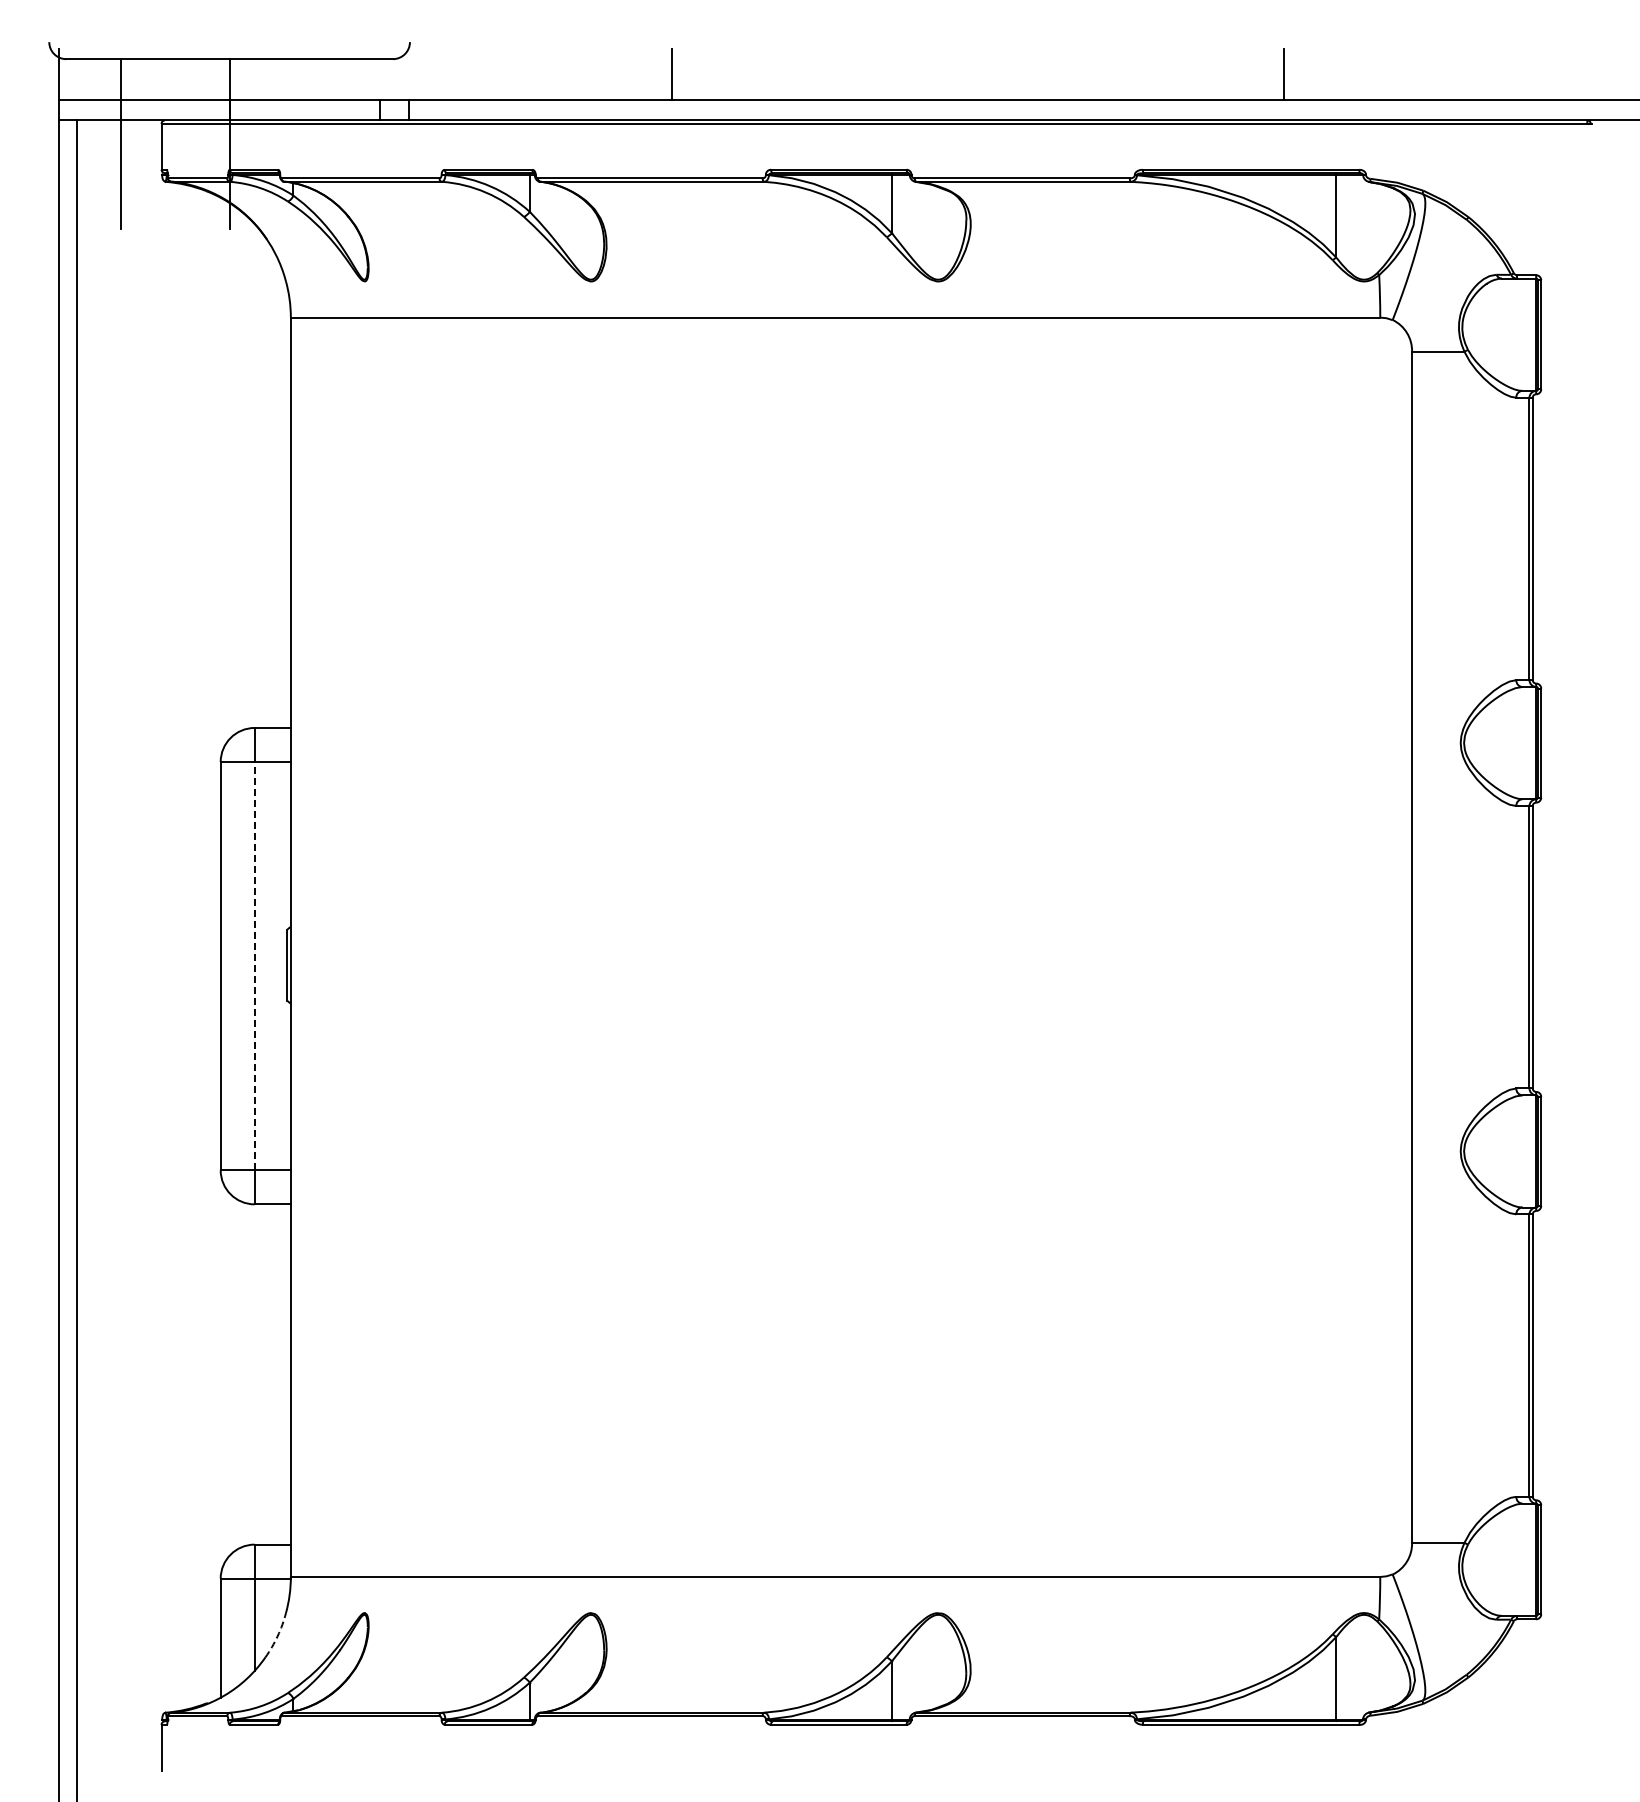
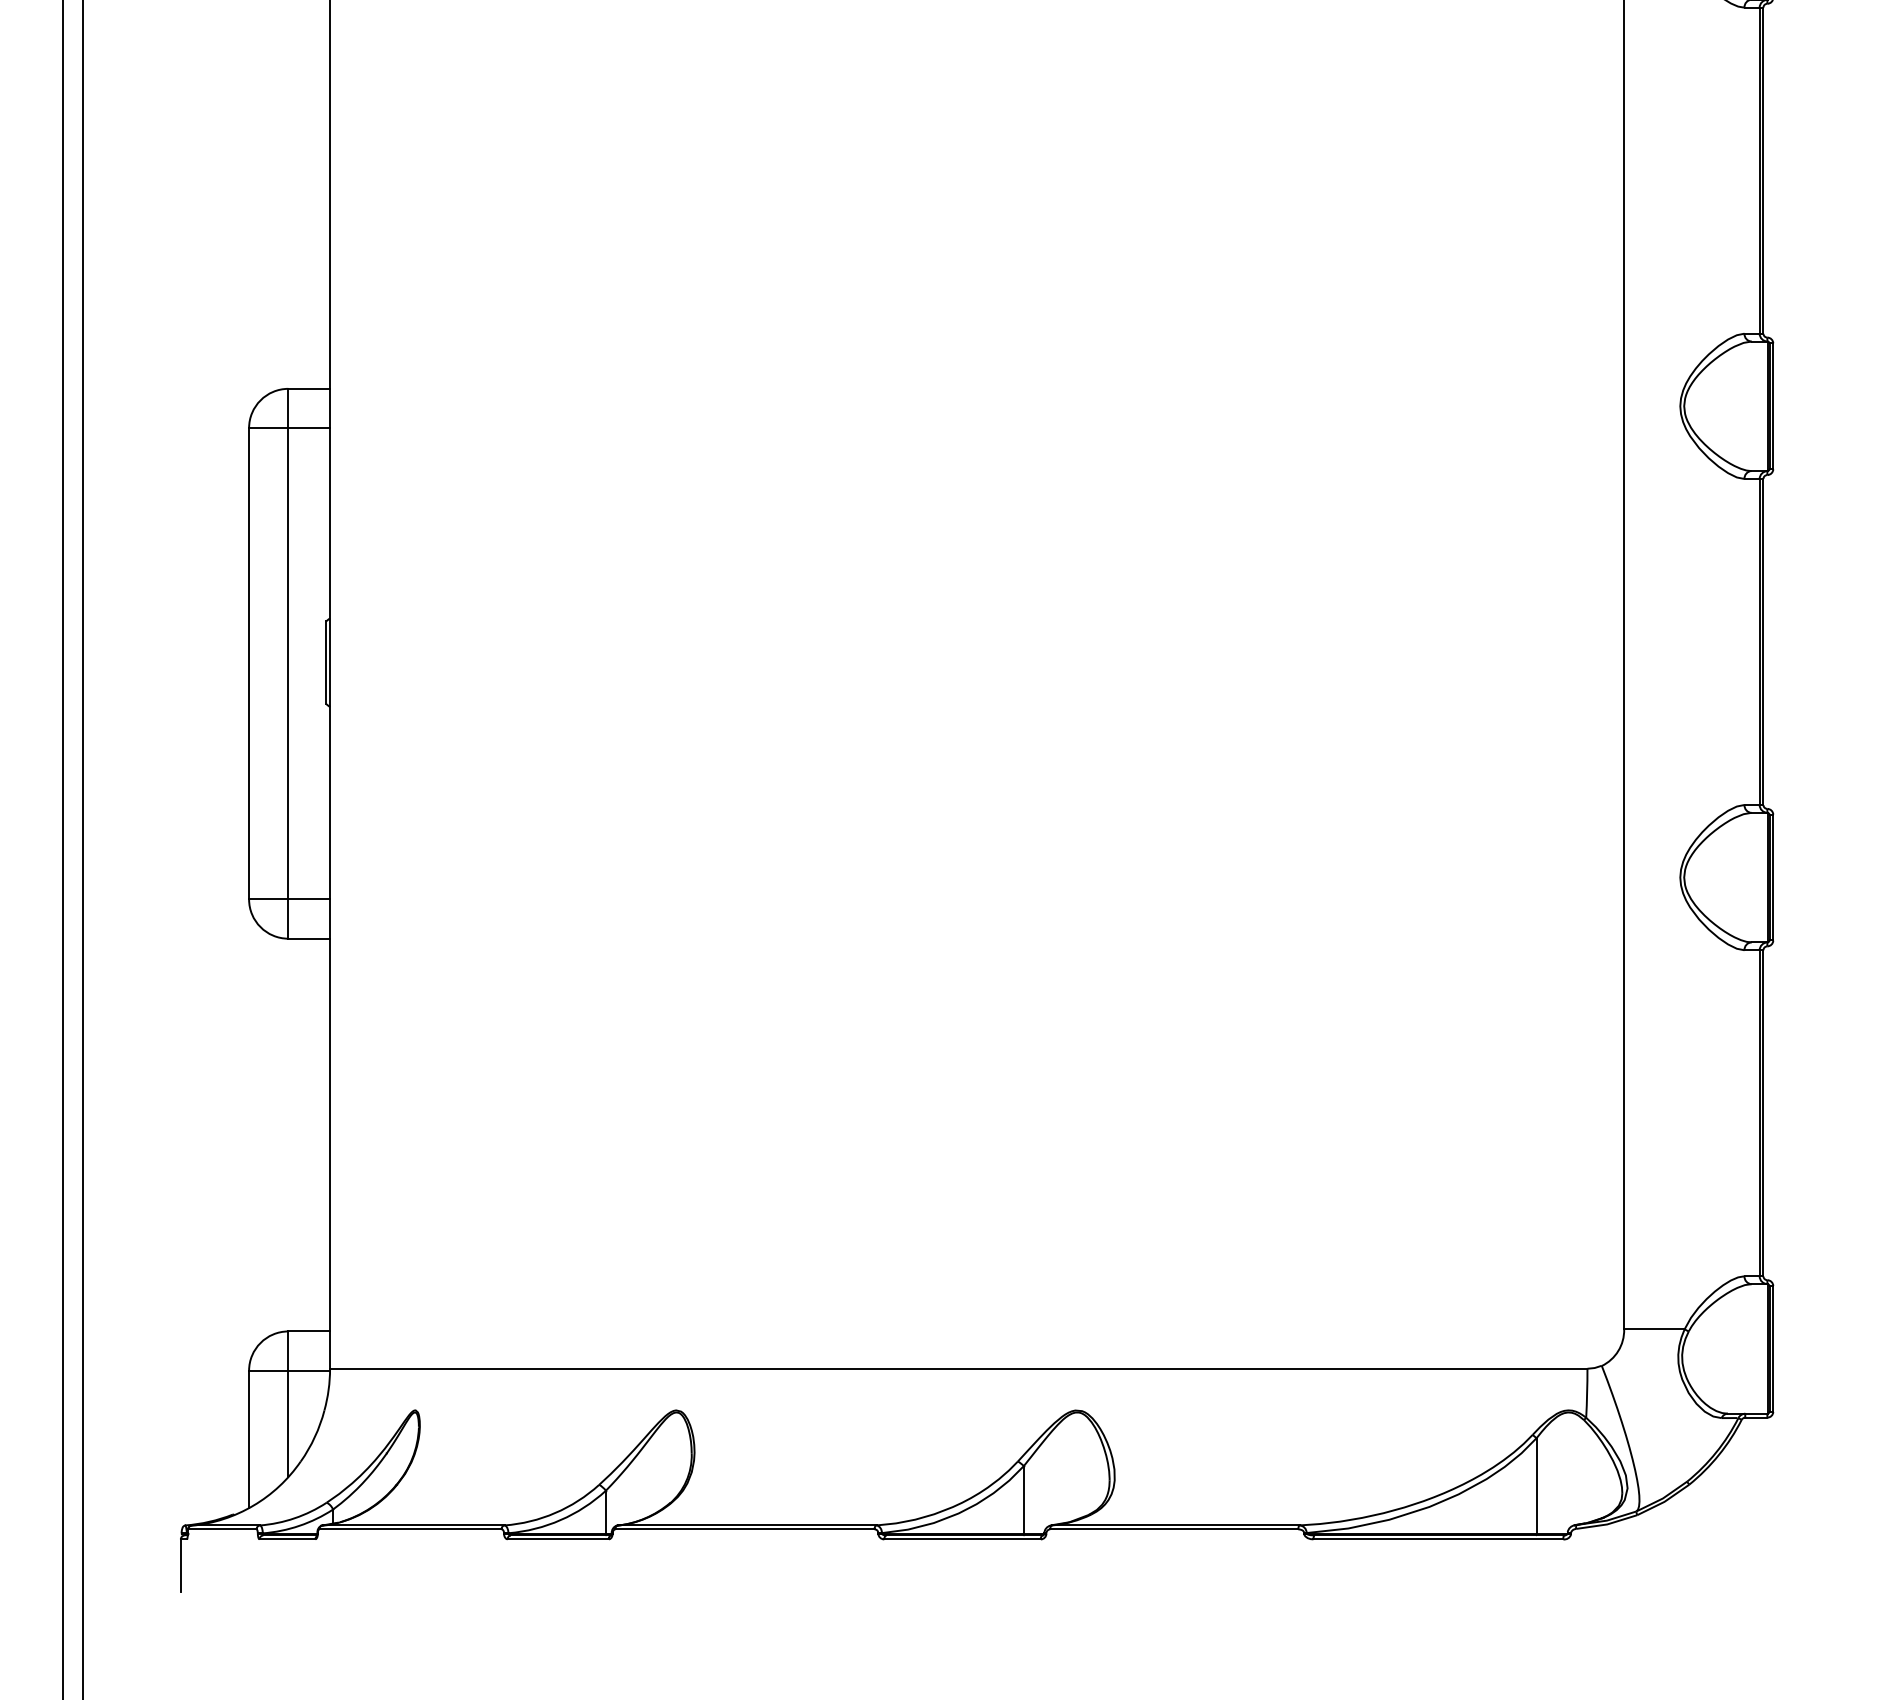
line: (254, 965) -> (288, 663), dashed -> solid
arc: (277, 1636) -> (314, 1437), dashed -> solid

